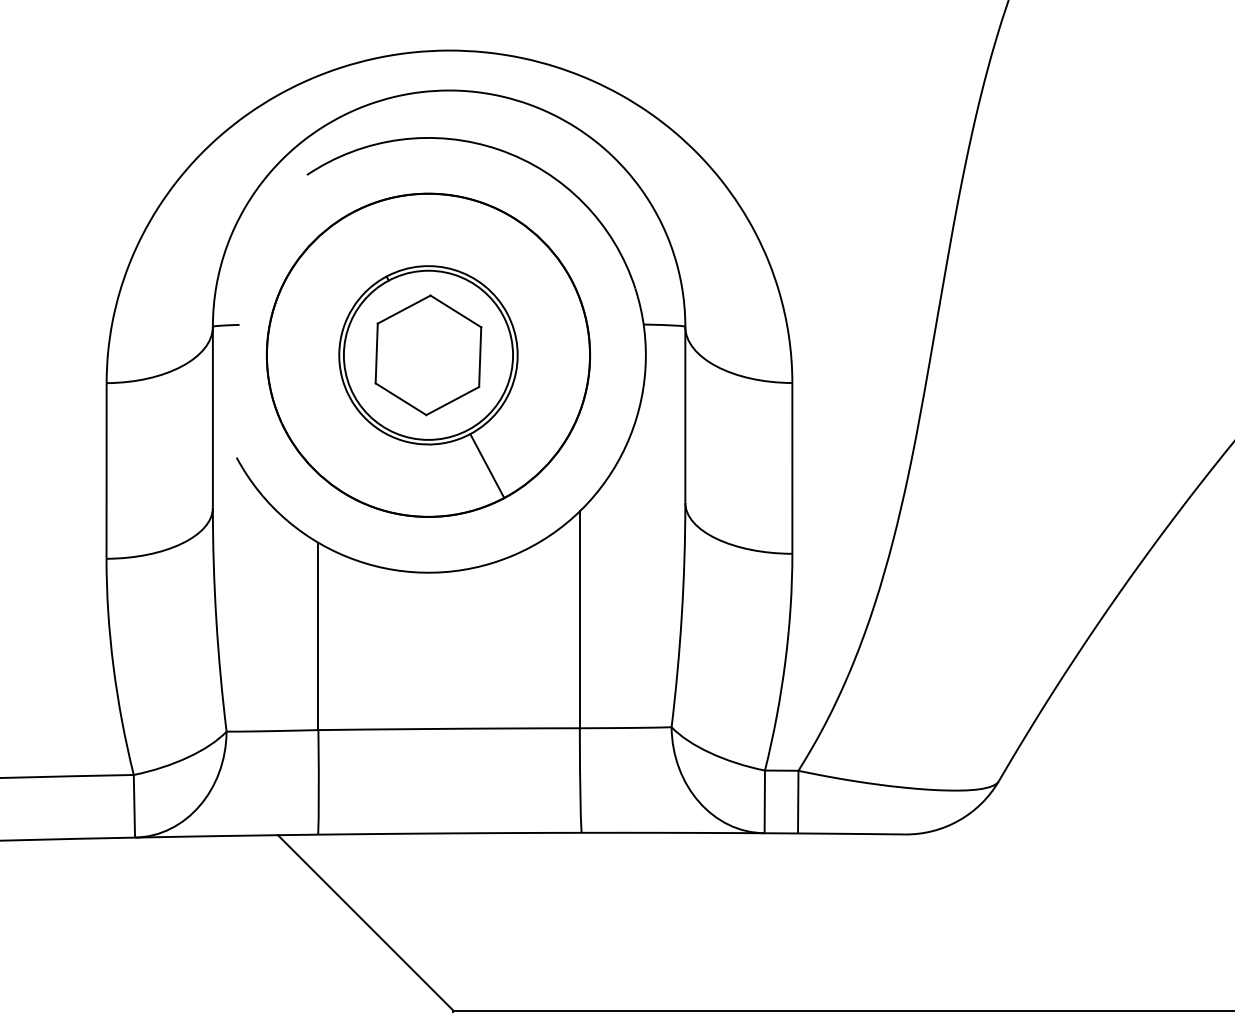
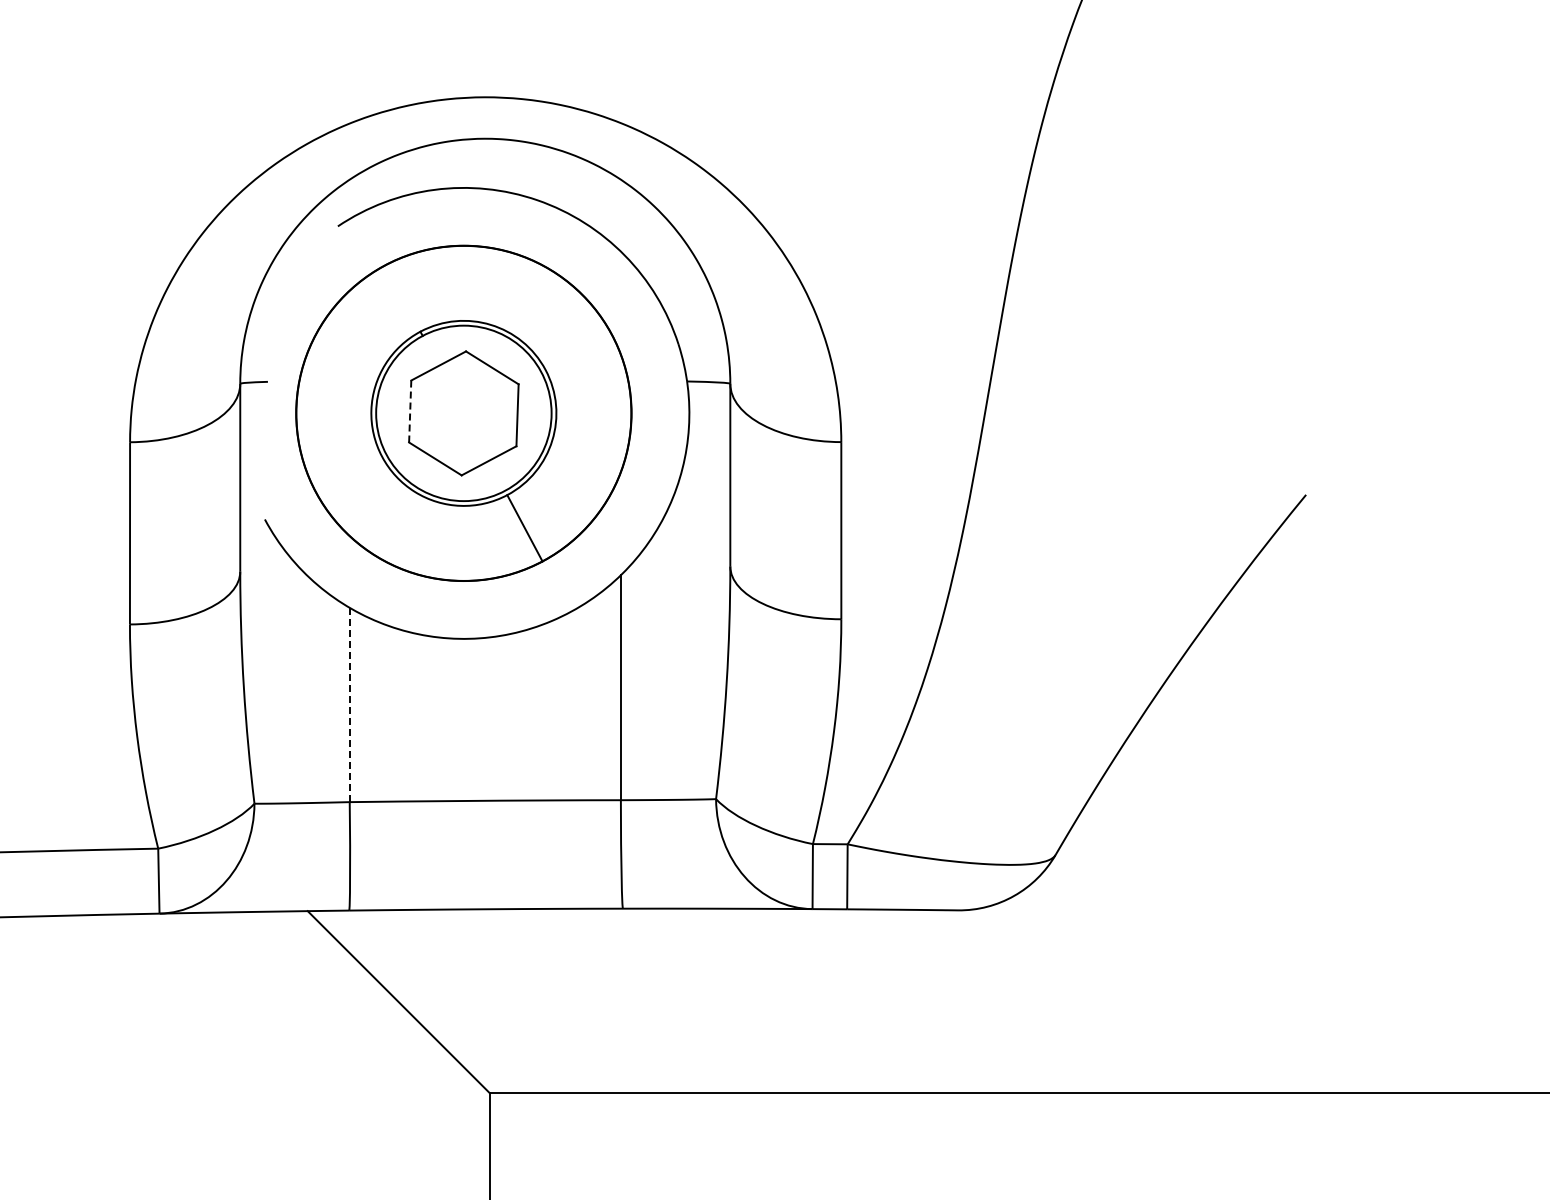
line: (377, 353) -> (410, 411), solid -> dashed
line: (318, 635) -> (349, 704), solid -> dashed

